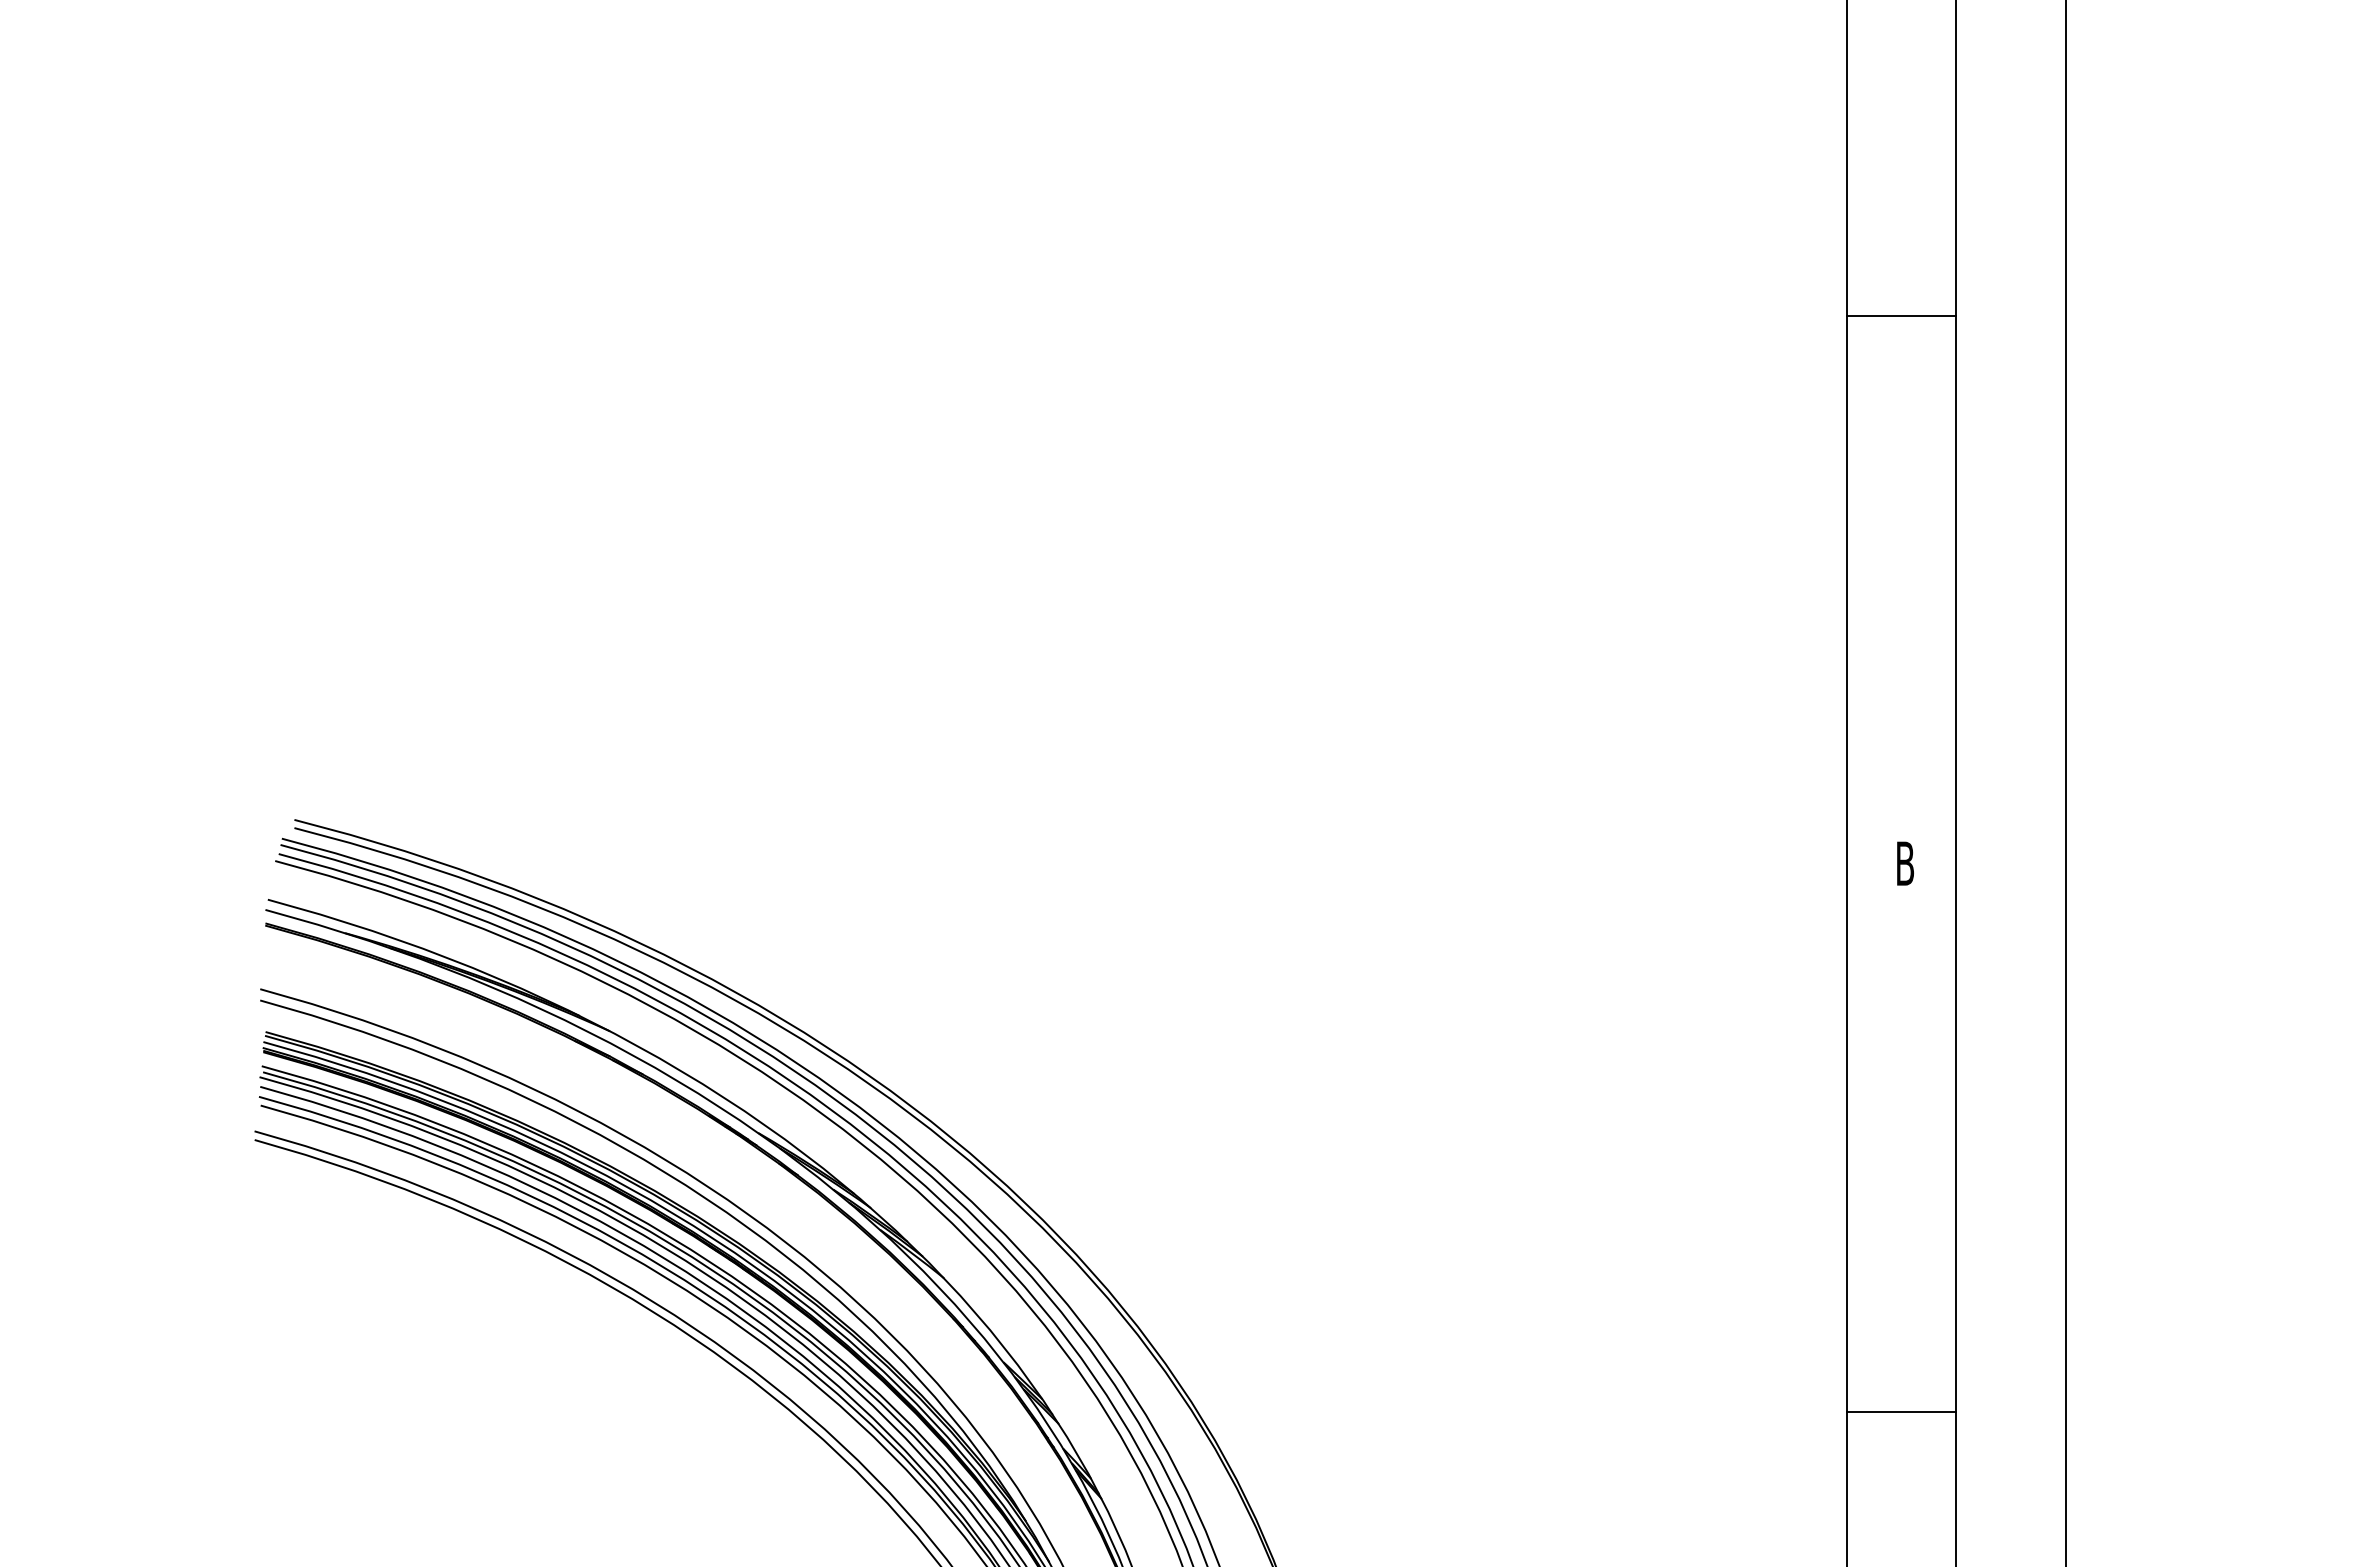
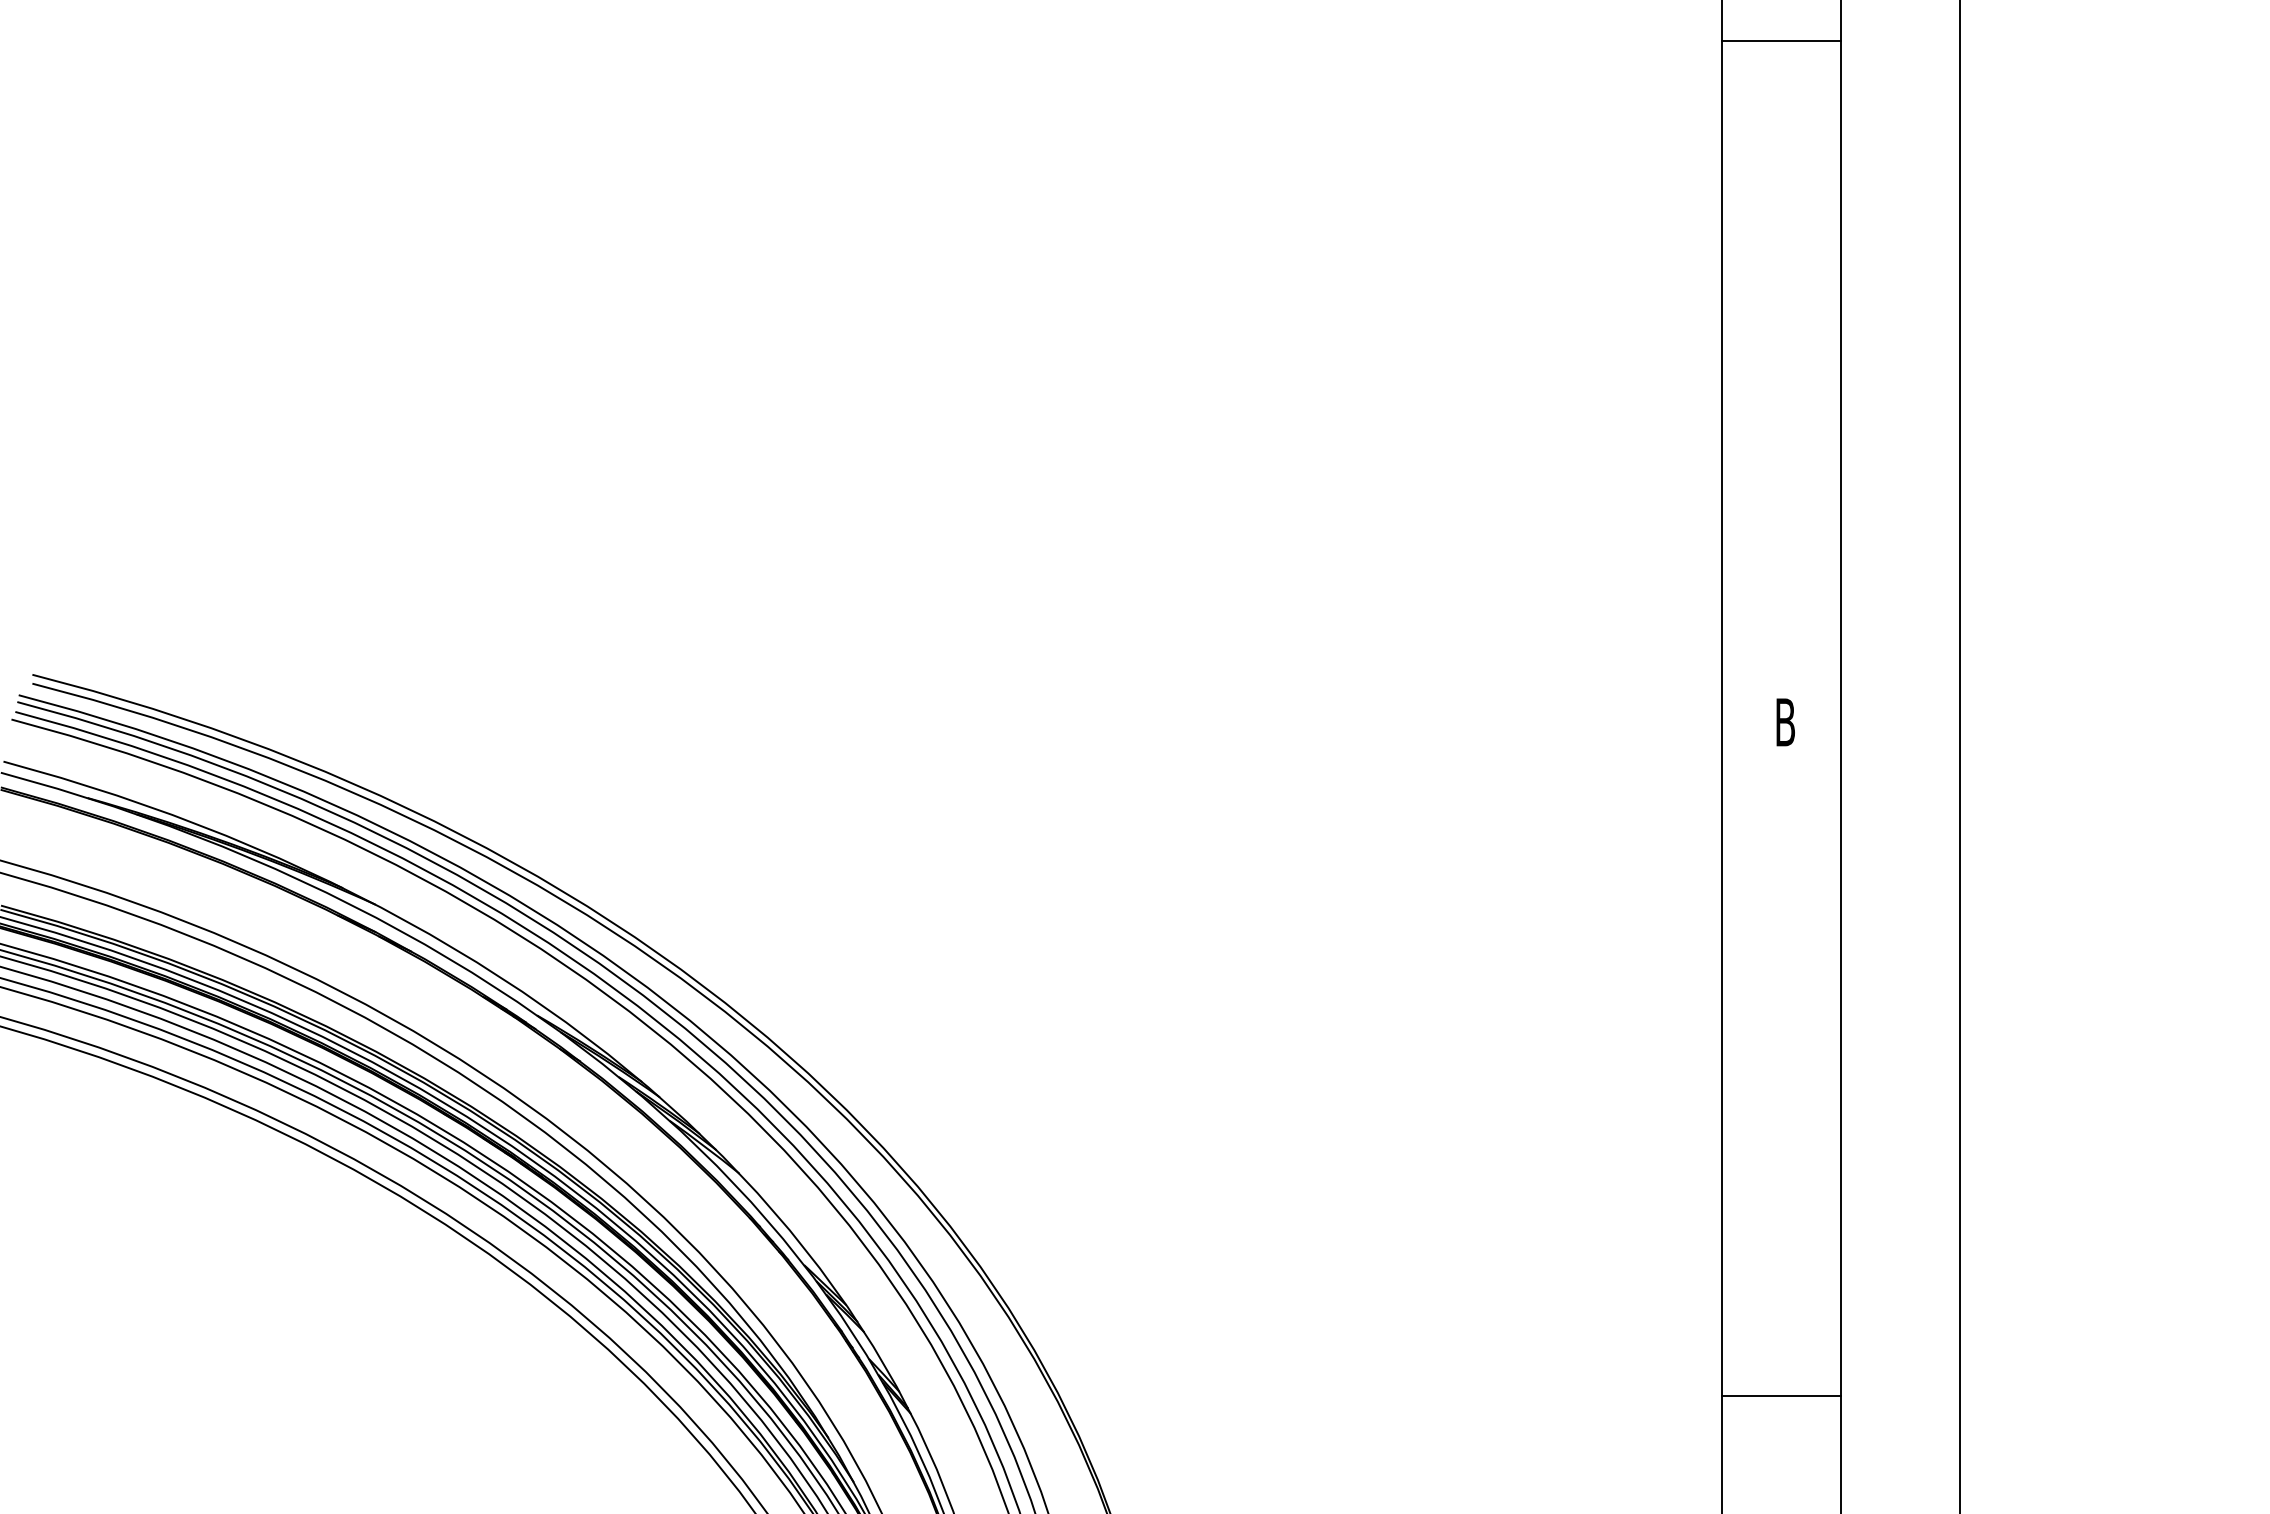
line: (1901, 315) -> (1781, 40), moved
line: (1901, 1412) -> (1781, 1395), moved

